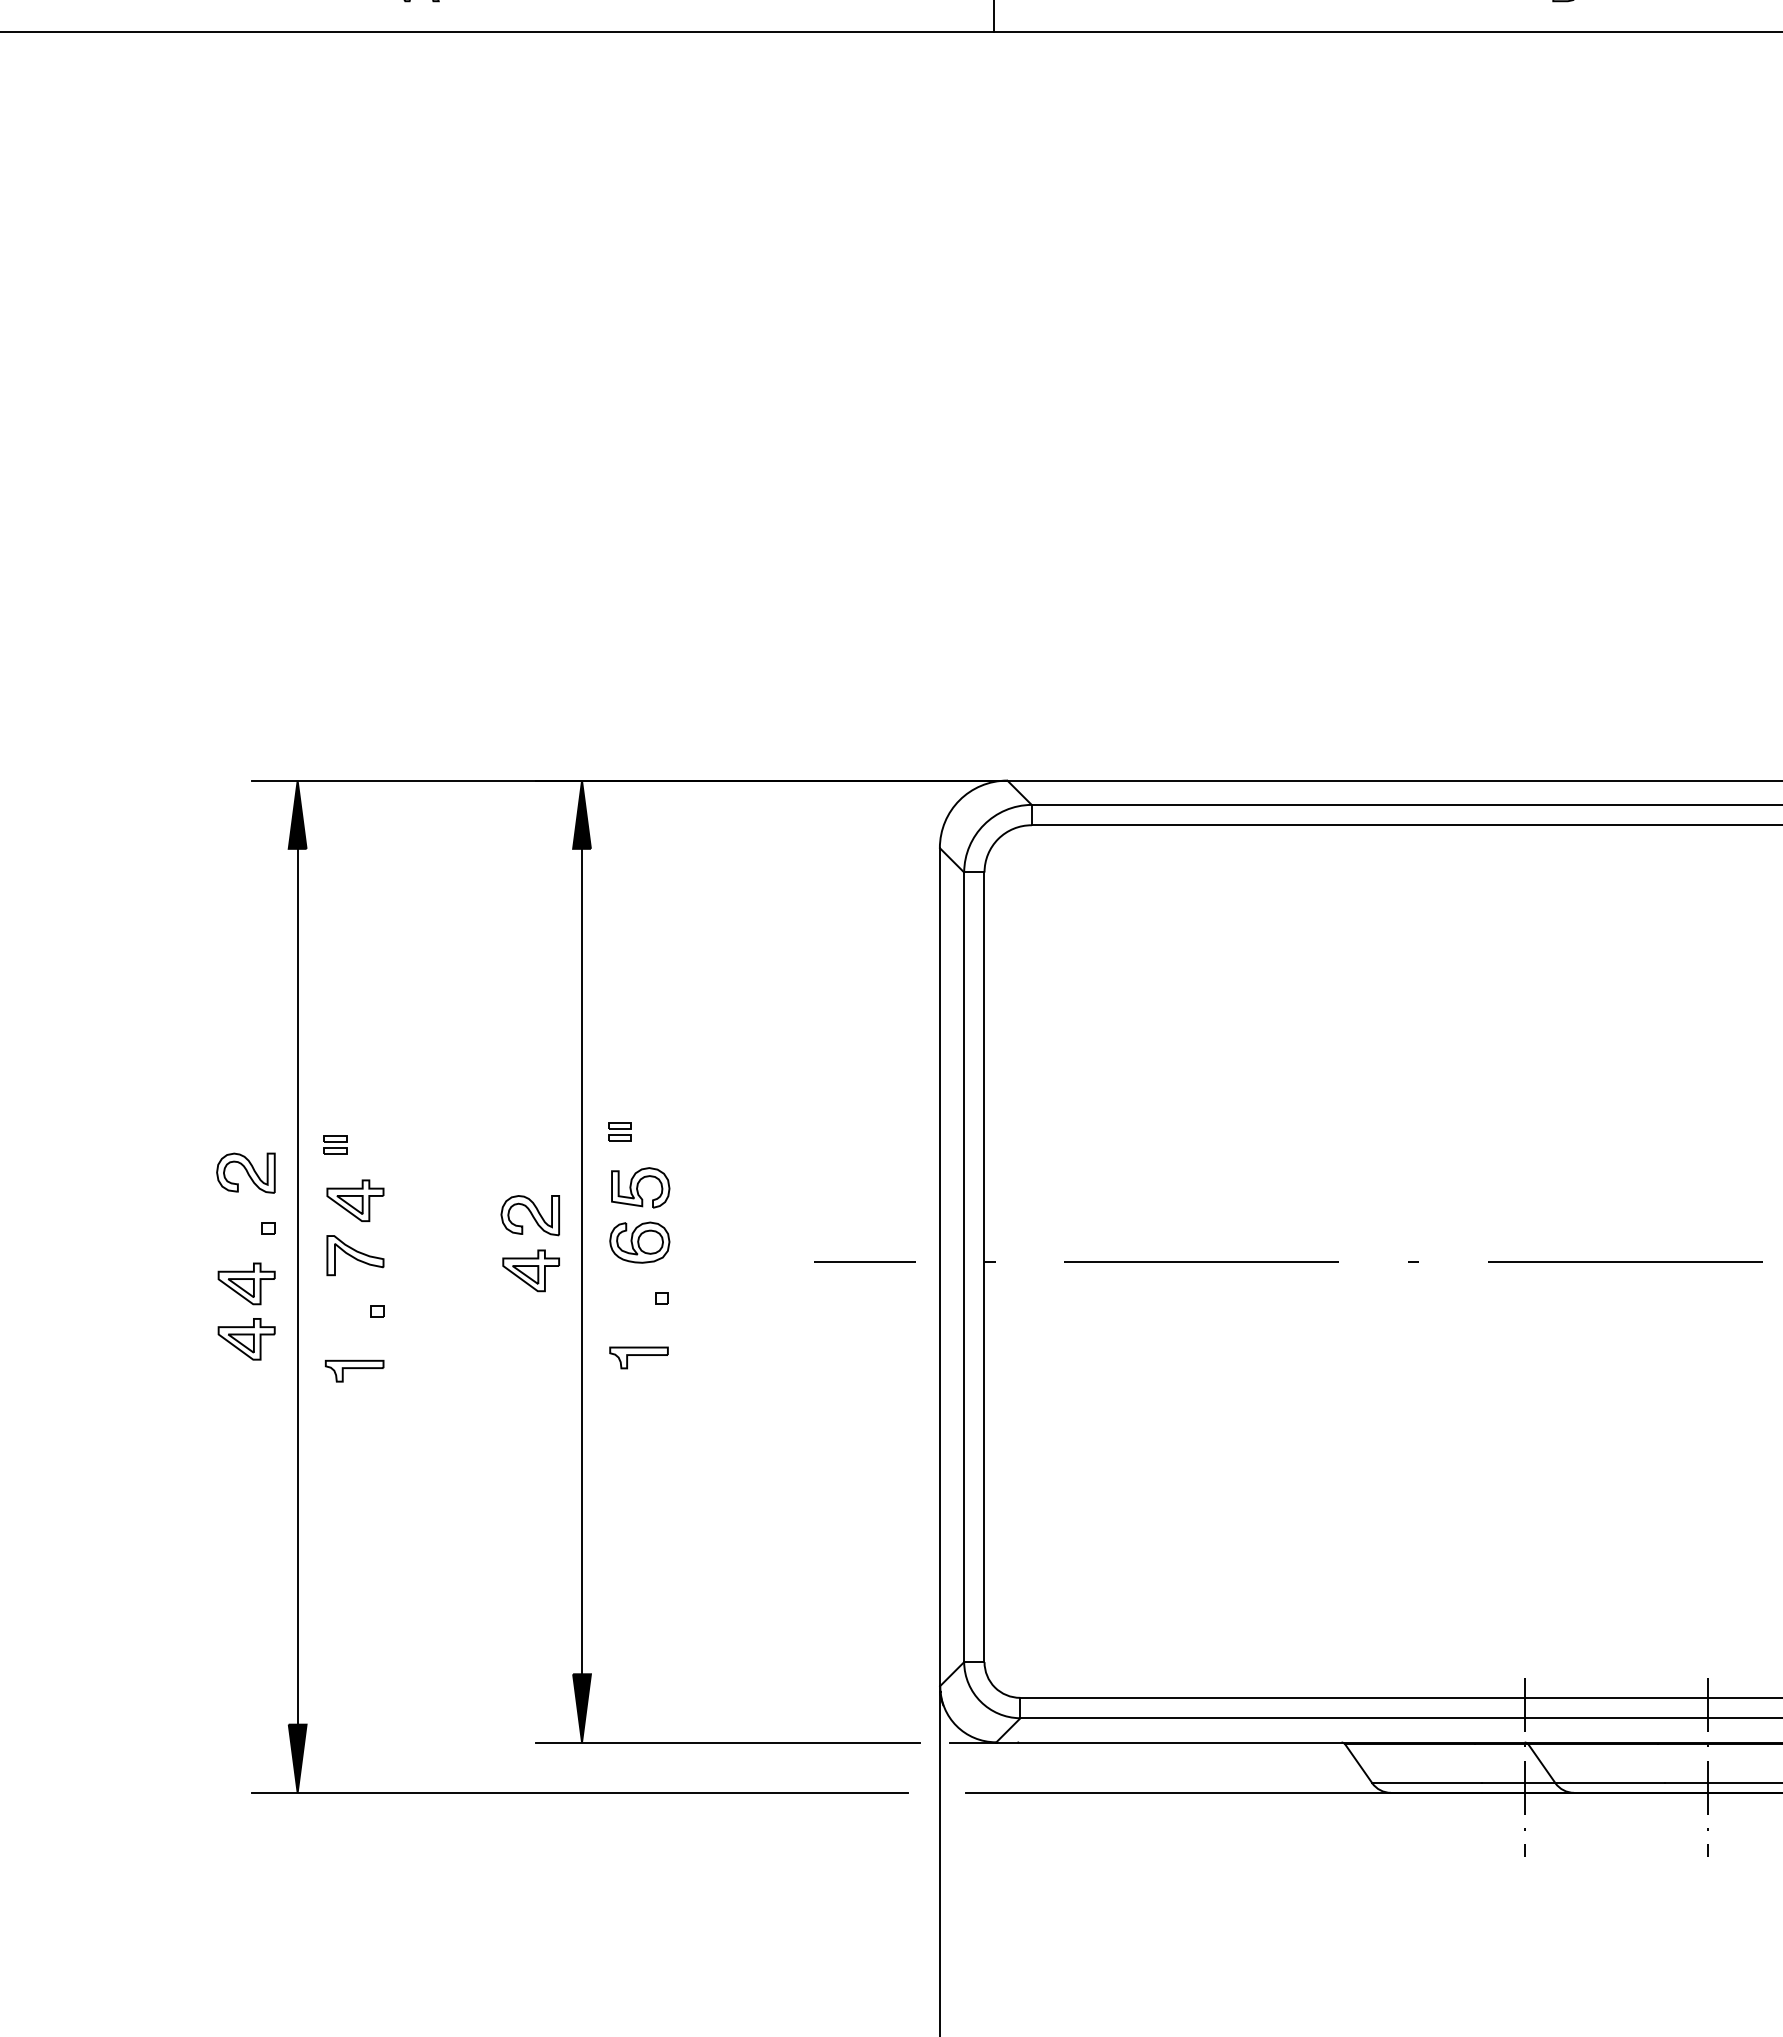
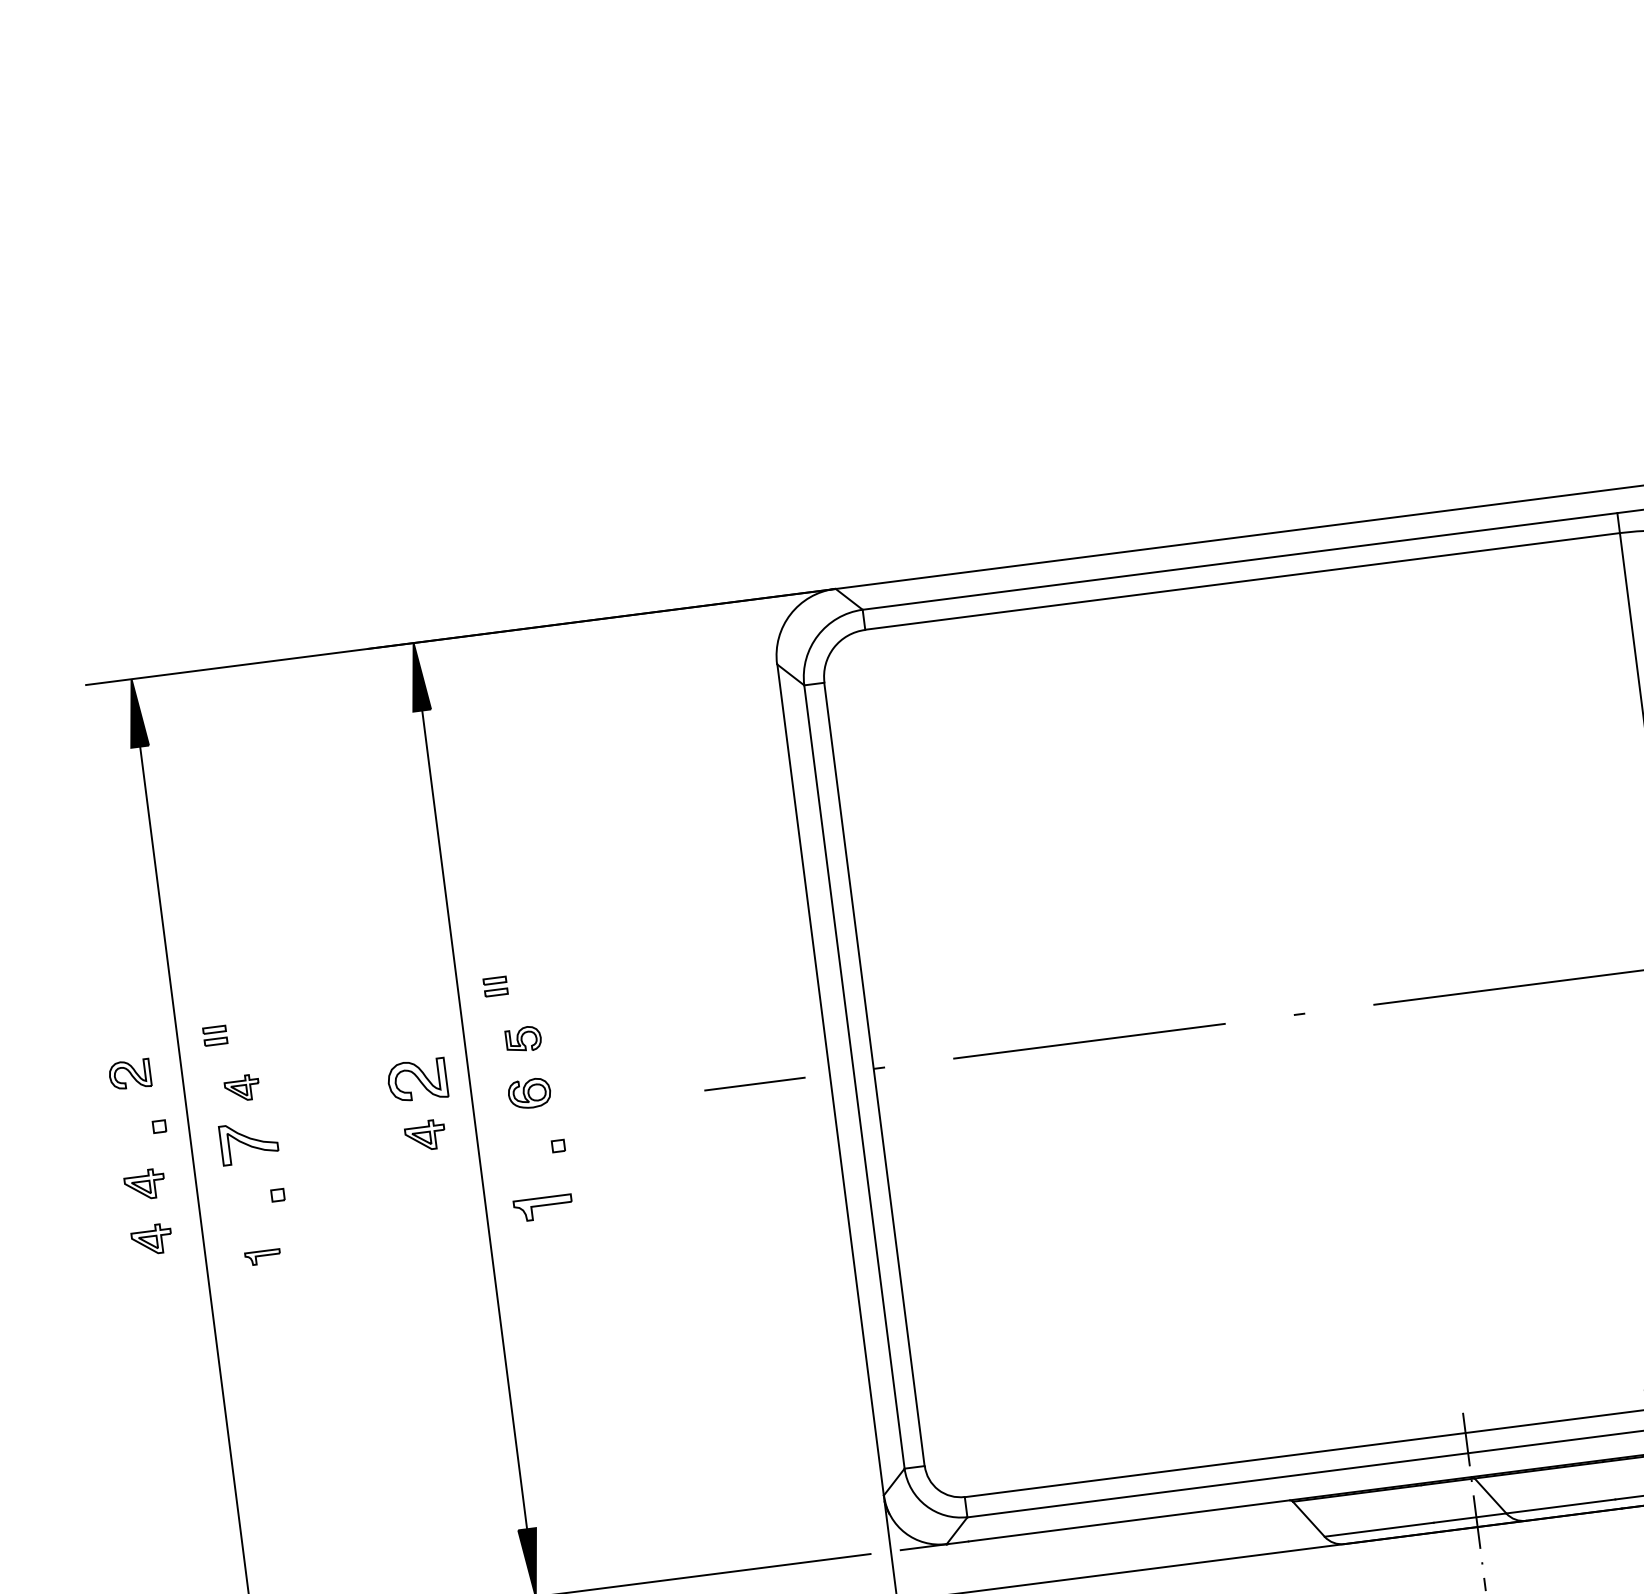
part: (245, 1172) -> (129, 1074), size x0.7
part: (640, 1187) -> (523, 1038), size x0.6
part: (355, 1200) -> (242, 1088), size x0.6
part: (639, 1242) -> (529, 1093), size x0.7
part: (530, 1270) -> (424, 1135), size x0.7
part: (246, 1283) -> (144, 1184), size x0.7
part: (246, 1339) -> (151, 1239), size x0.7
part: (354, 1370) -> (262, 1256), size x0.6

